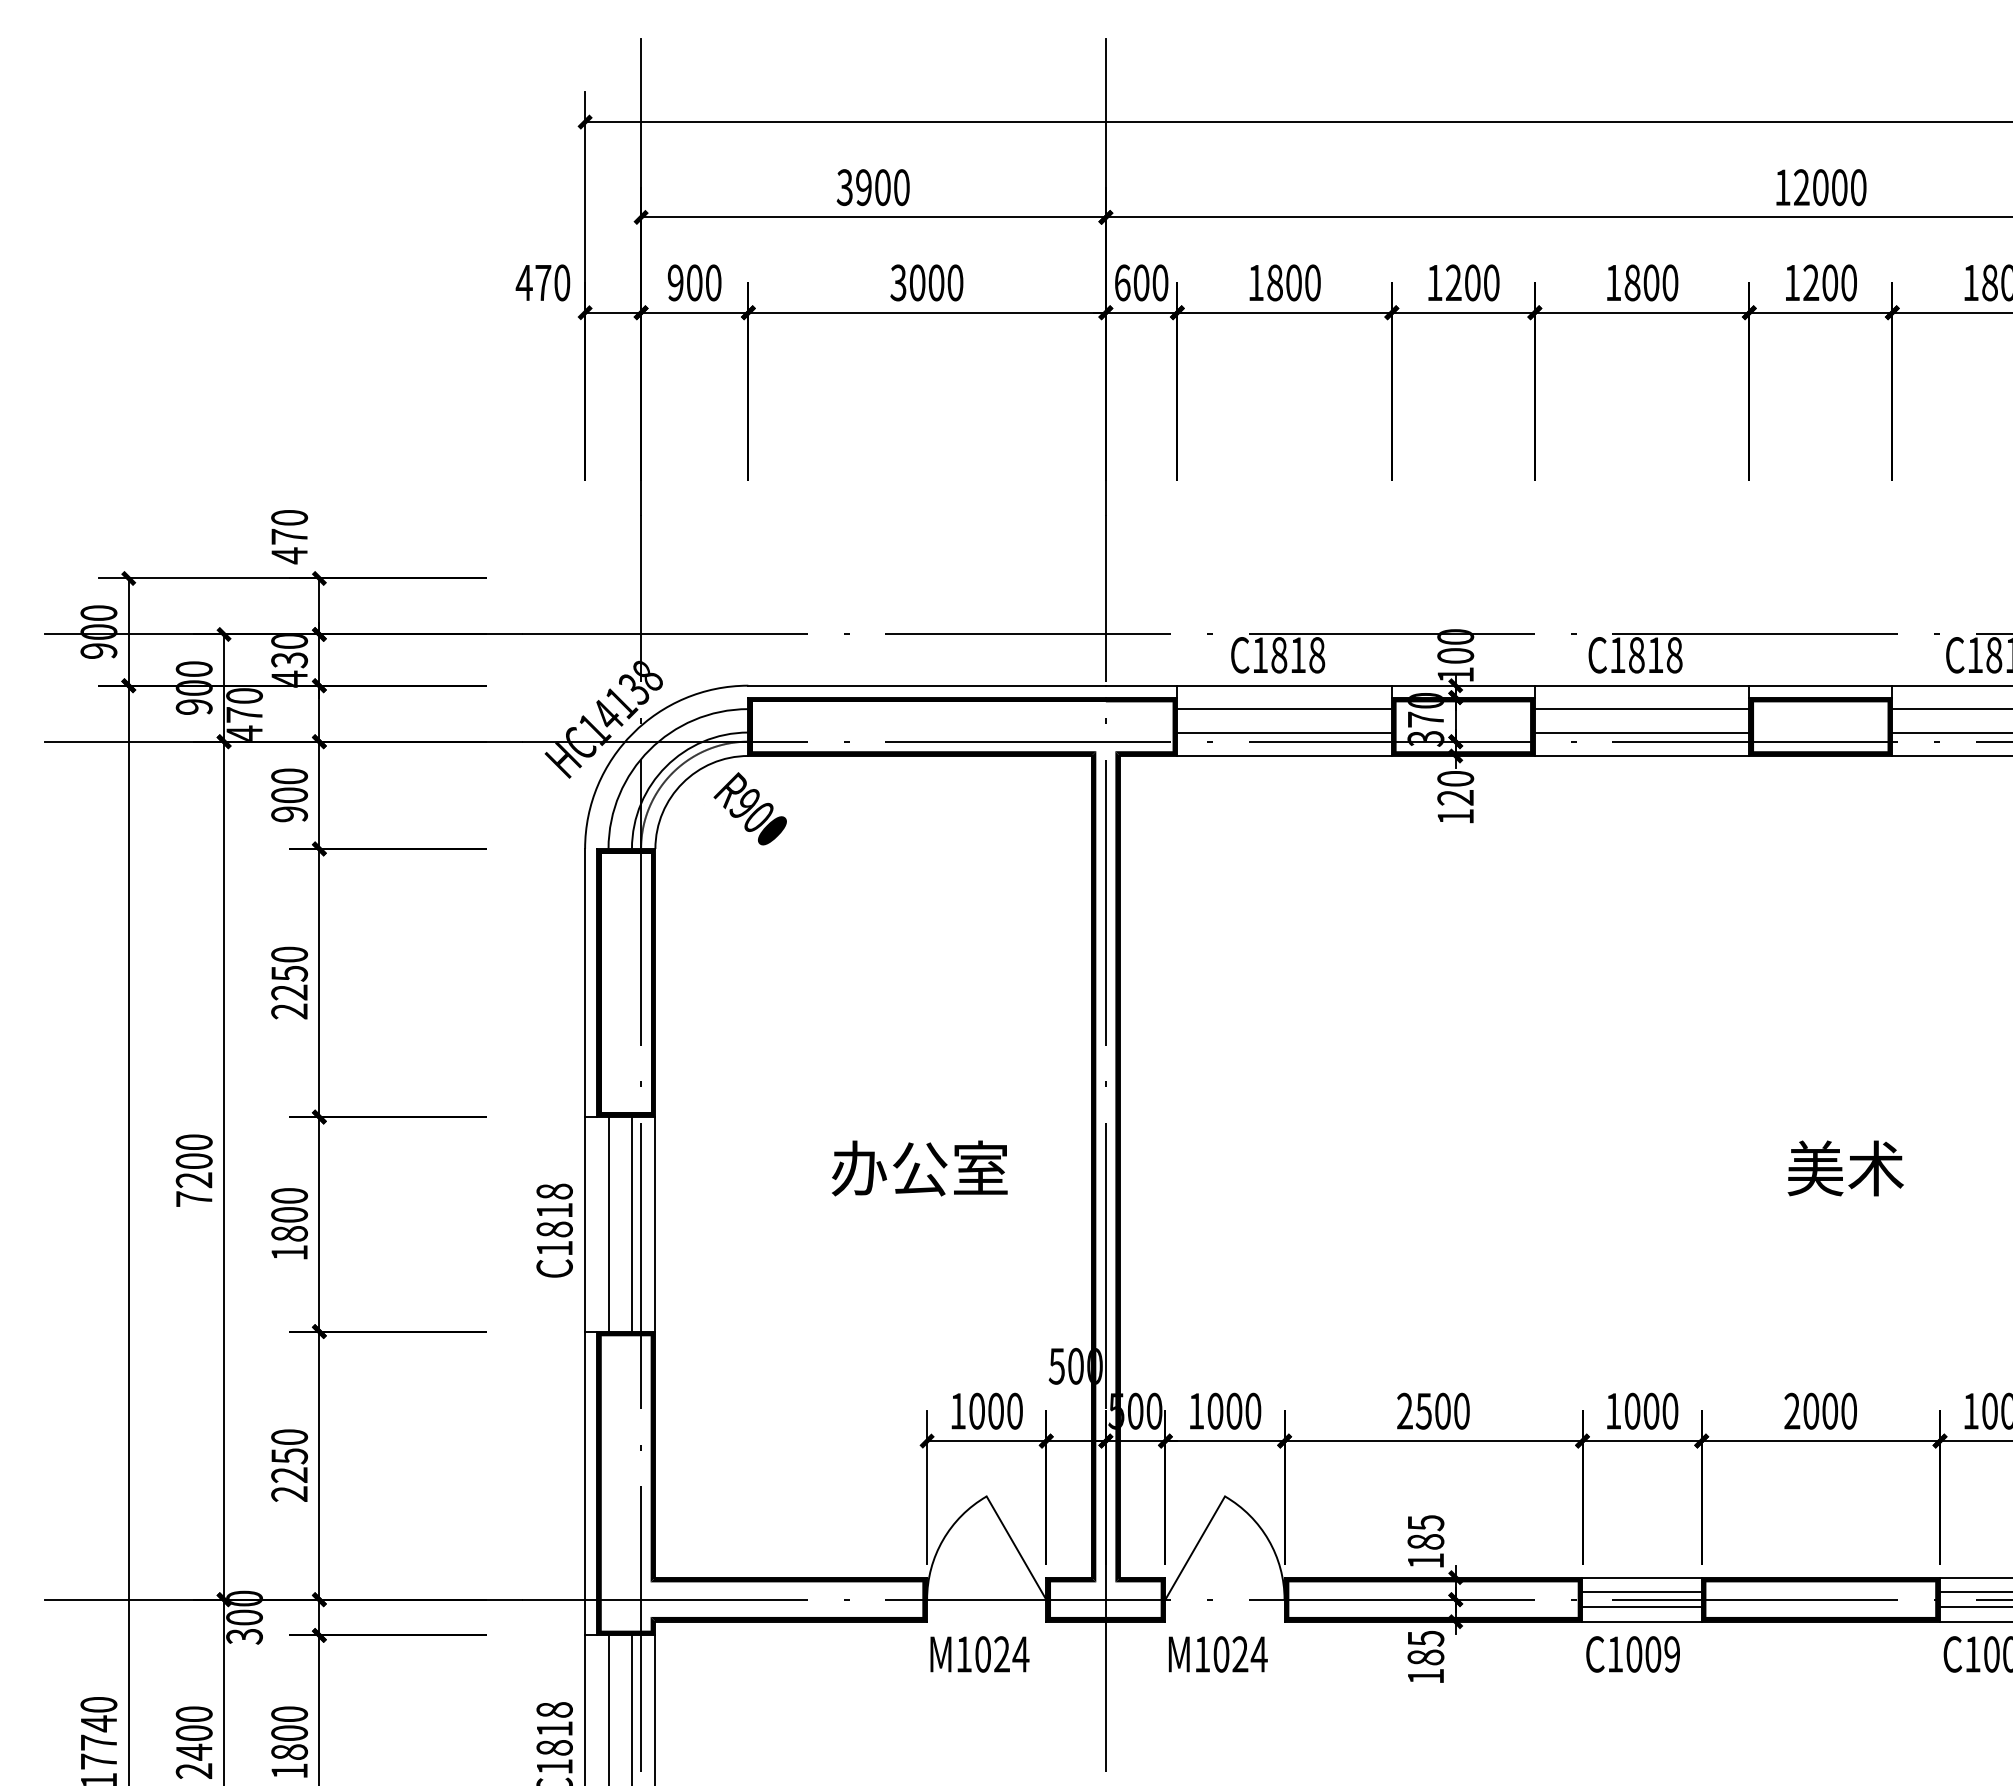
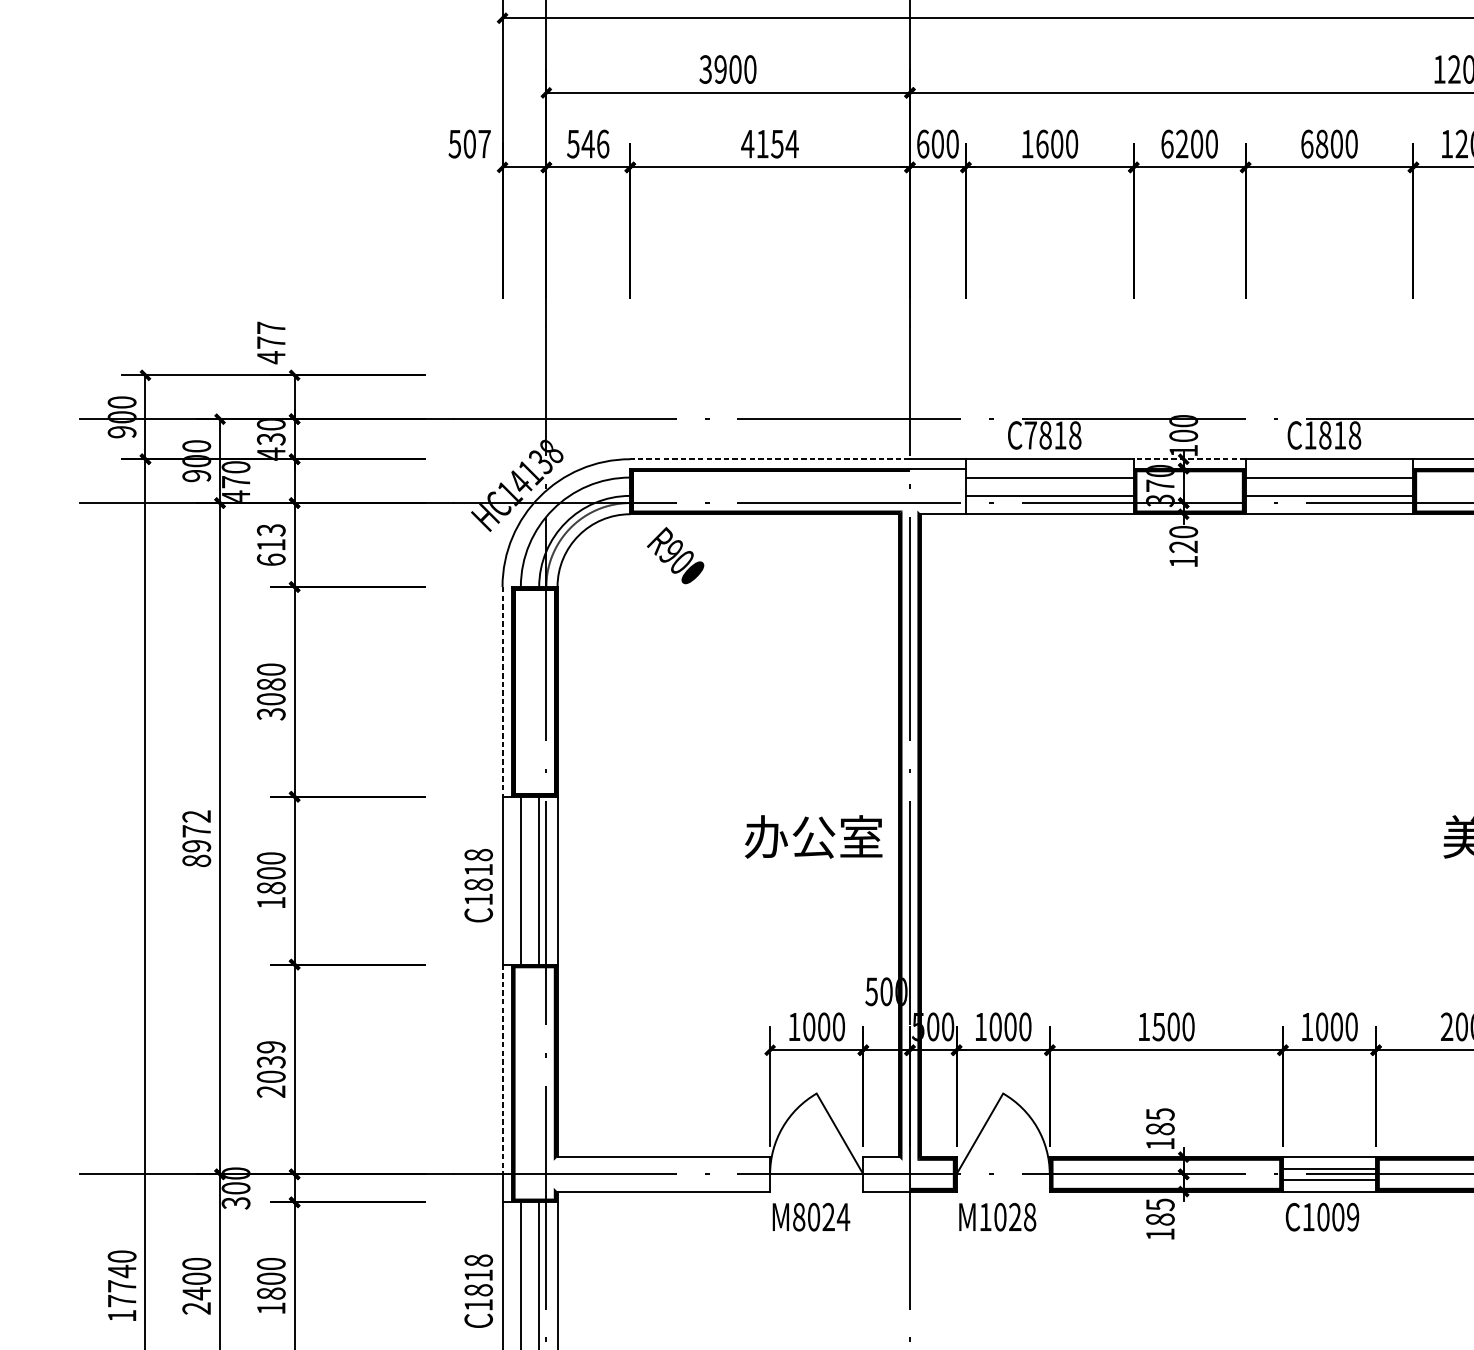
text: (542, 282) -> (469, 143), 470 -> 507
text: (694, 282) -> (588, 143), 900 -> 546
text: (926, 282) -> (769, 143), 3000 -> 4154
text: (1275, 282) -> (1042, 143), 1800 -> 1600
text: (1434, 282) -> (1167, 143), 1200 -> 6200
text: (1613, 282) -> (1307, 143), 1800 -> 6800
text: (289, 517) -> (271, 327), 470 -> 477
text: (1260, 654) -> (1030, 434), C1818 -> C7818
line: (927, 685) -> (770, 459), solid -> dashed
line: (1462, 685) -> (1189, 459), solid -> dashed
fill: (1141, 726) -> (937, 491), removed
text: (289, 795) -> (271, 545), 900 -> 613
text: (749, 808) -> (674, 555), moved
line: (585, 983) -> (502, 692), solid -> dashed
text: (289, 992) -> (271, 699), 2250 -> 3080
text: (919, 1168) -> (813, 836), moved
text: (193, 1170) -> (196, 838), 7200 -> 8972
text: (1404, 1410) -> (1143, 1026), 2500 -> 1500
text: (289, 1455) -> (271, 1061), 2250 -> 2039
line: (585, 1466) -> (502, 1070), solid -> dashed
fill: (788, 1599) -> (661, 1174), removed
fill: (1075, 1599) -> (886, 1174), removed
text: (964, 1654) -> (799, 1217), M1024 -> M8024
text: (1258, 1654) -> (1029, 1217), M1024 -> M1028

